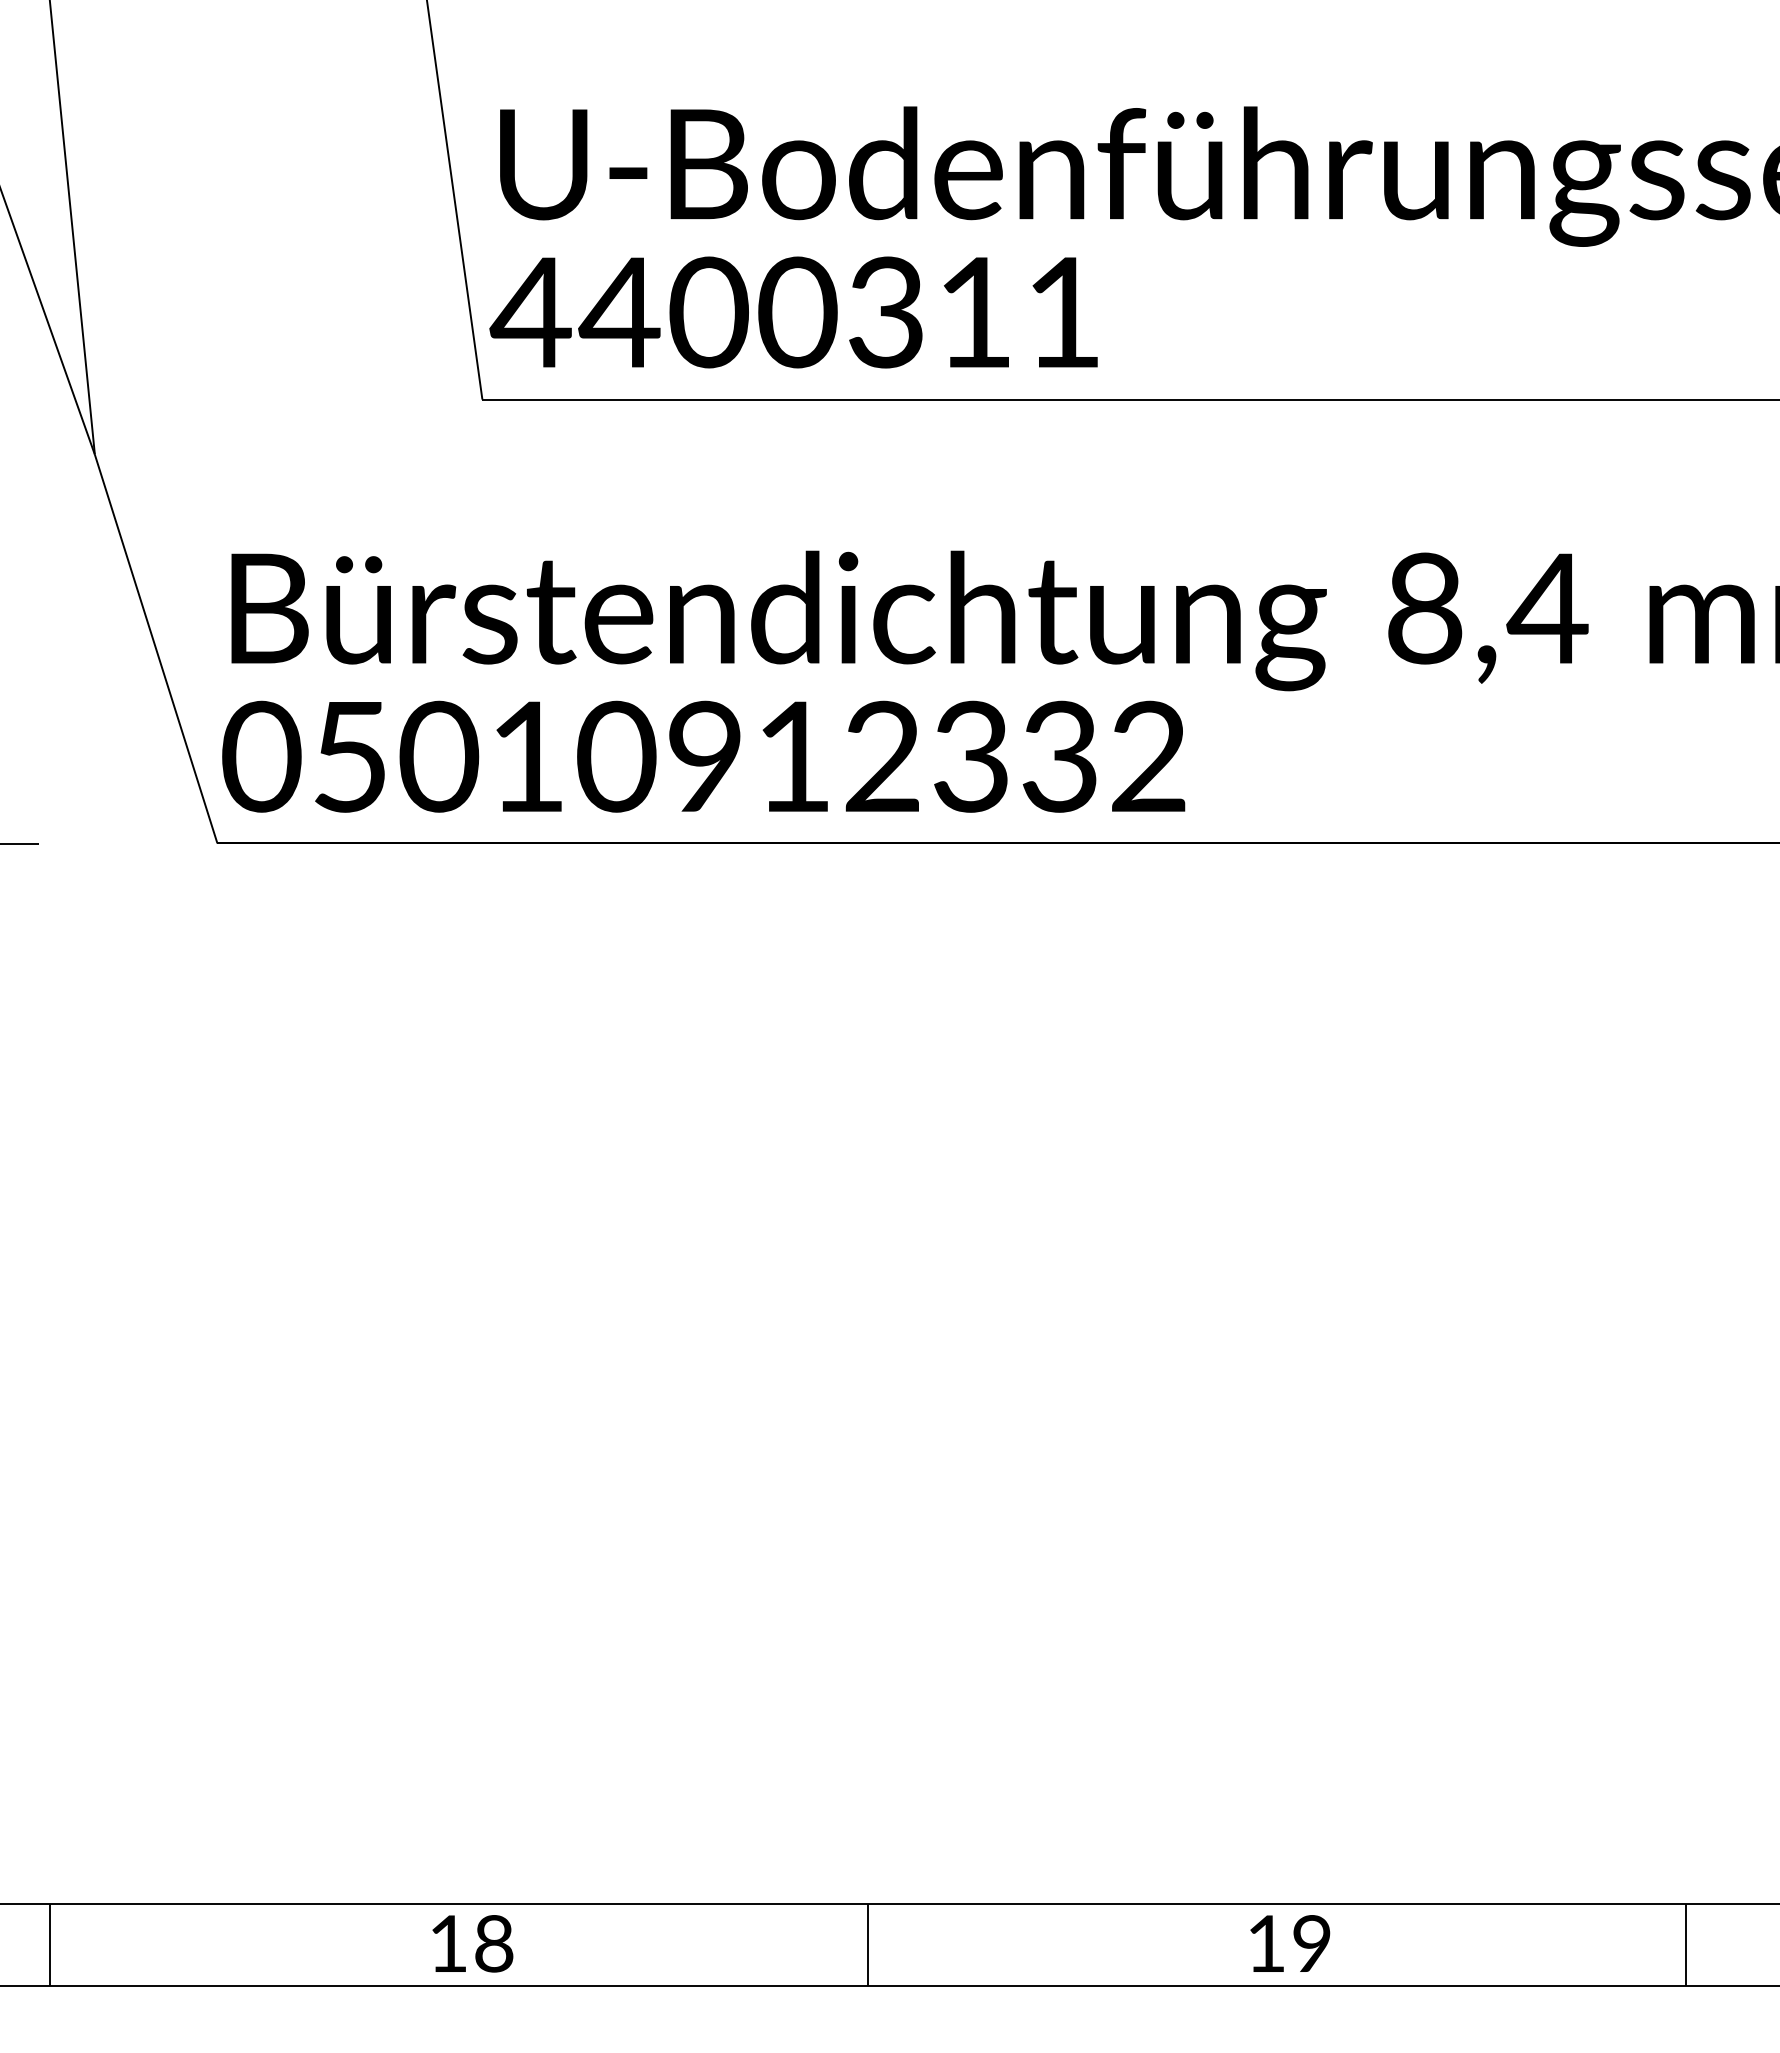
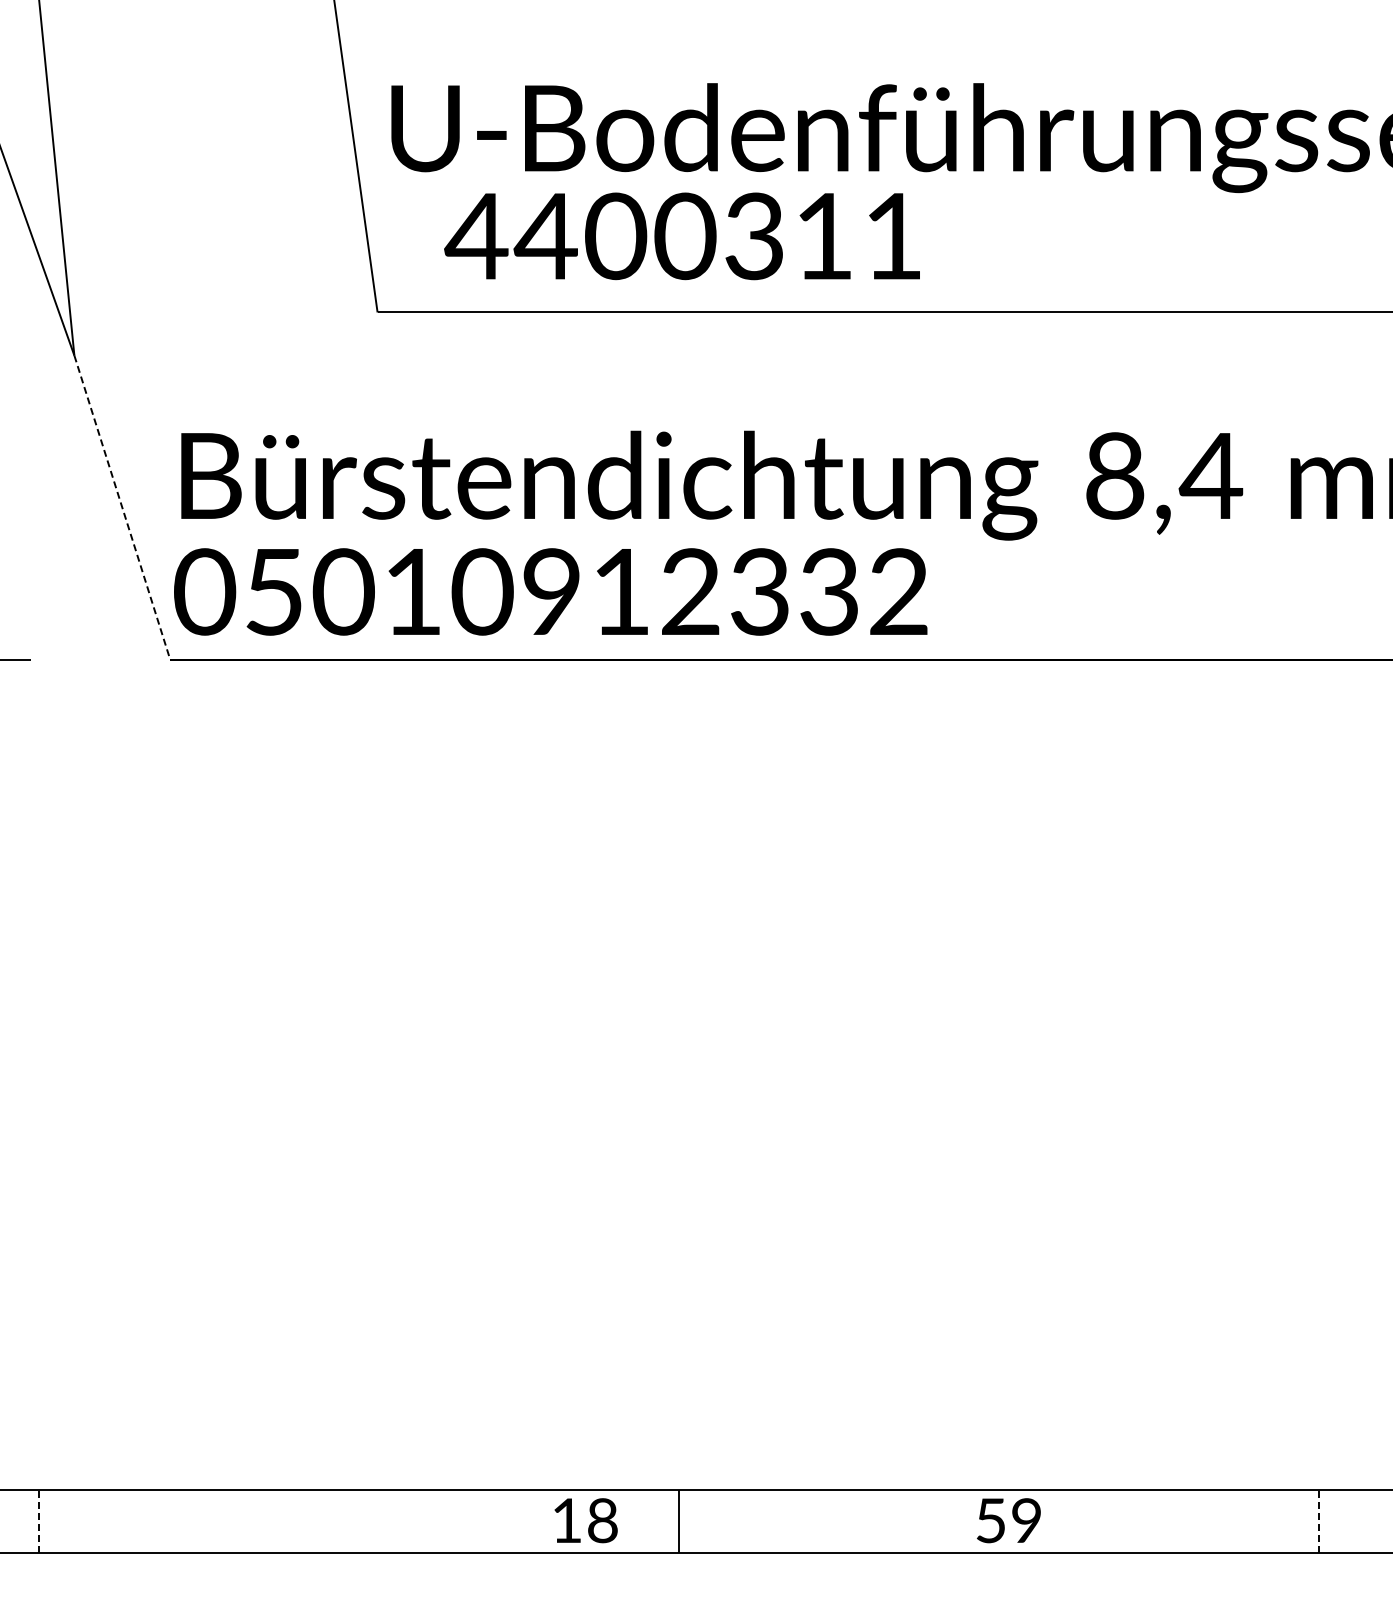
text: (792, 312) -> (681, 236), moved
line: (156, 650) -> (122, 508), solid -> dashed
text: (472, 1943) -> (585, 1520), moved
text: (1265, 1943) -> (990, 1520), 19 -> 59
line: (50, 1944) -> (39, 1521), solid -> dashed
line: (1686, 1944) -> (1319, 1521), solid -> dashed

